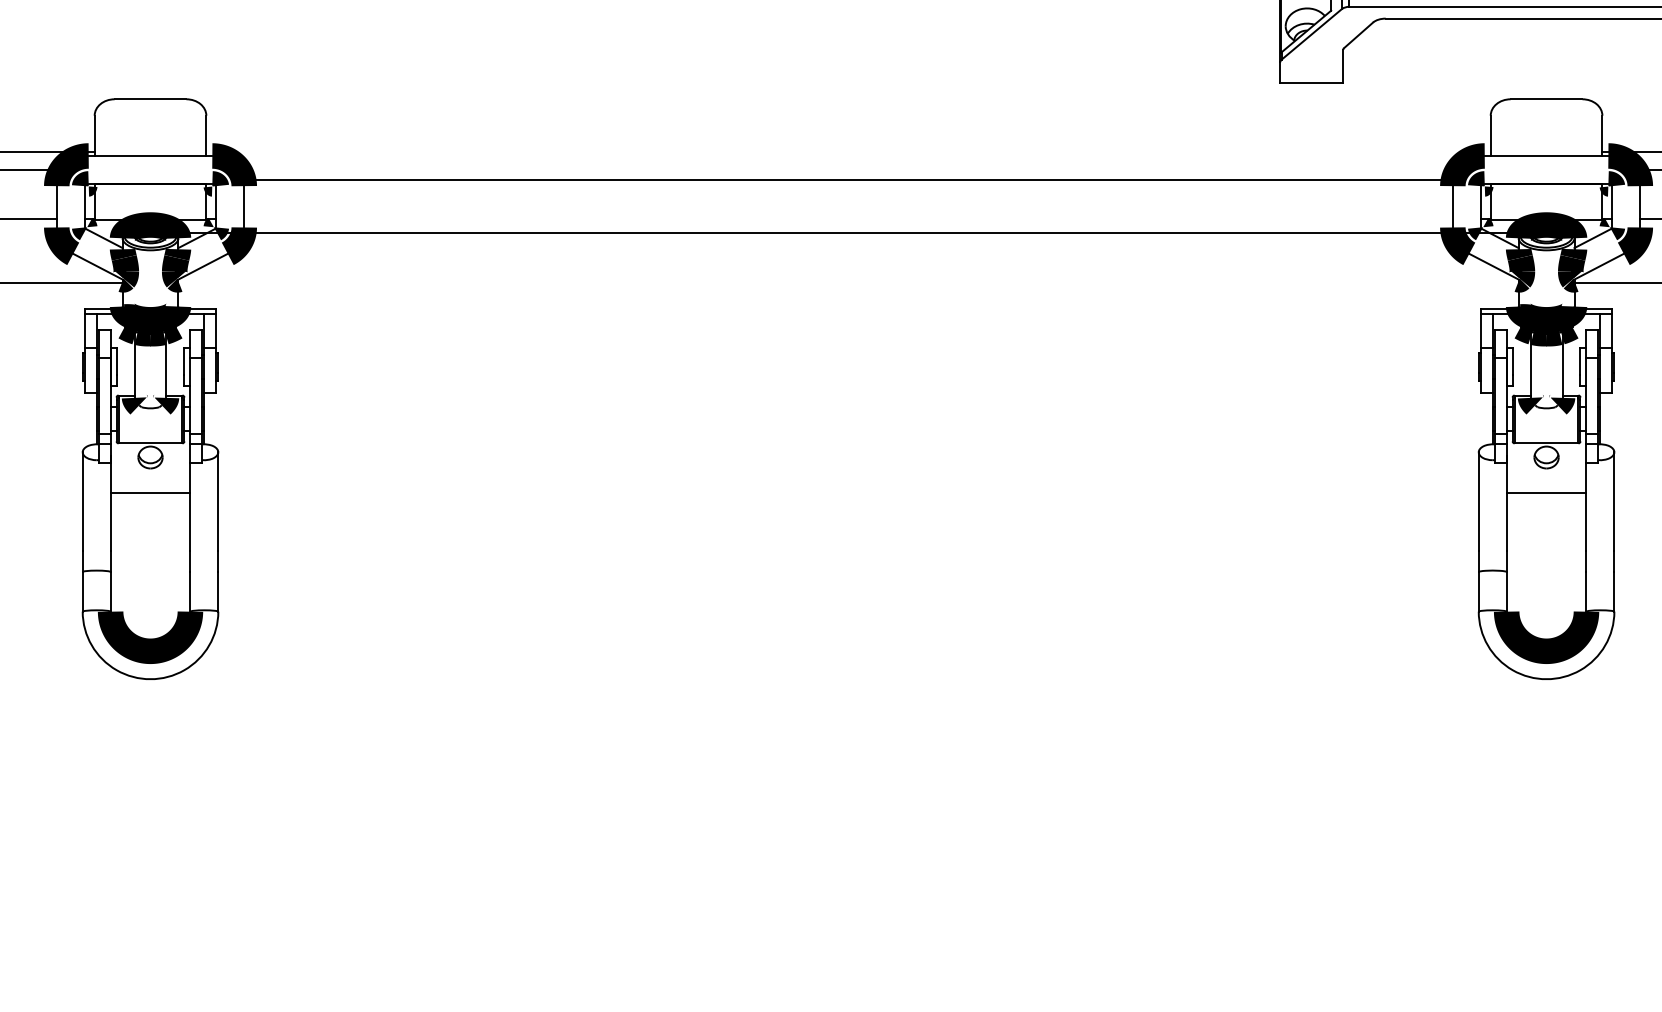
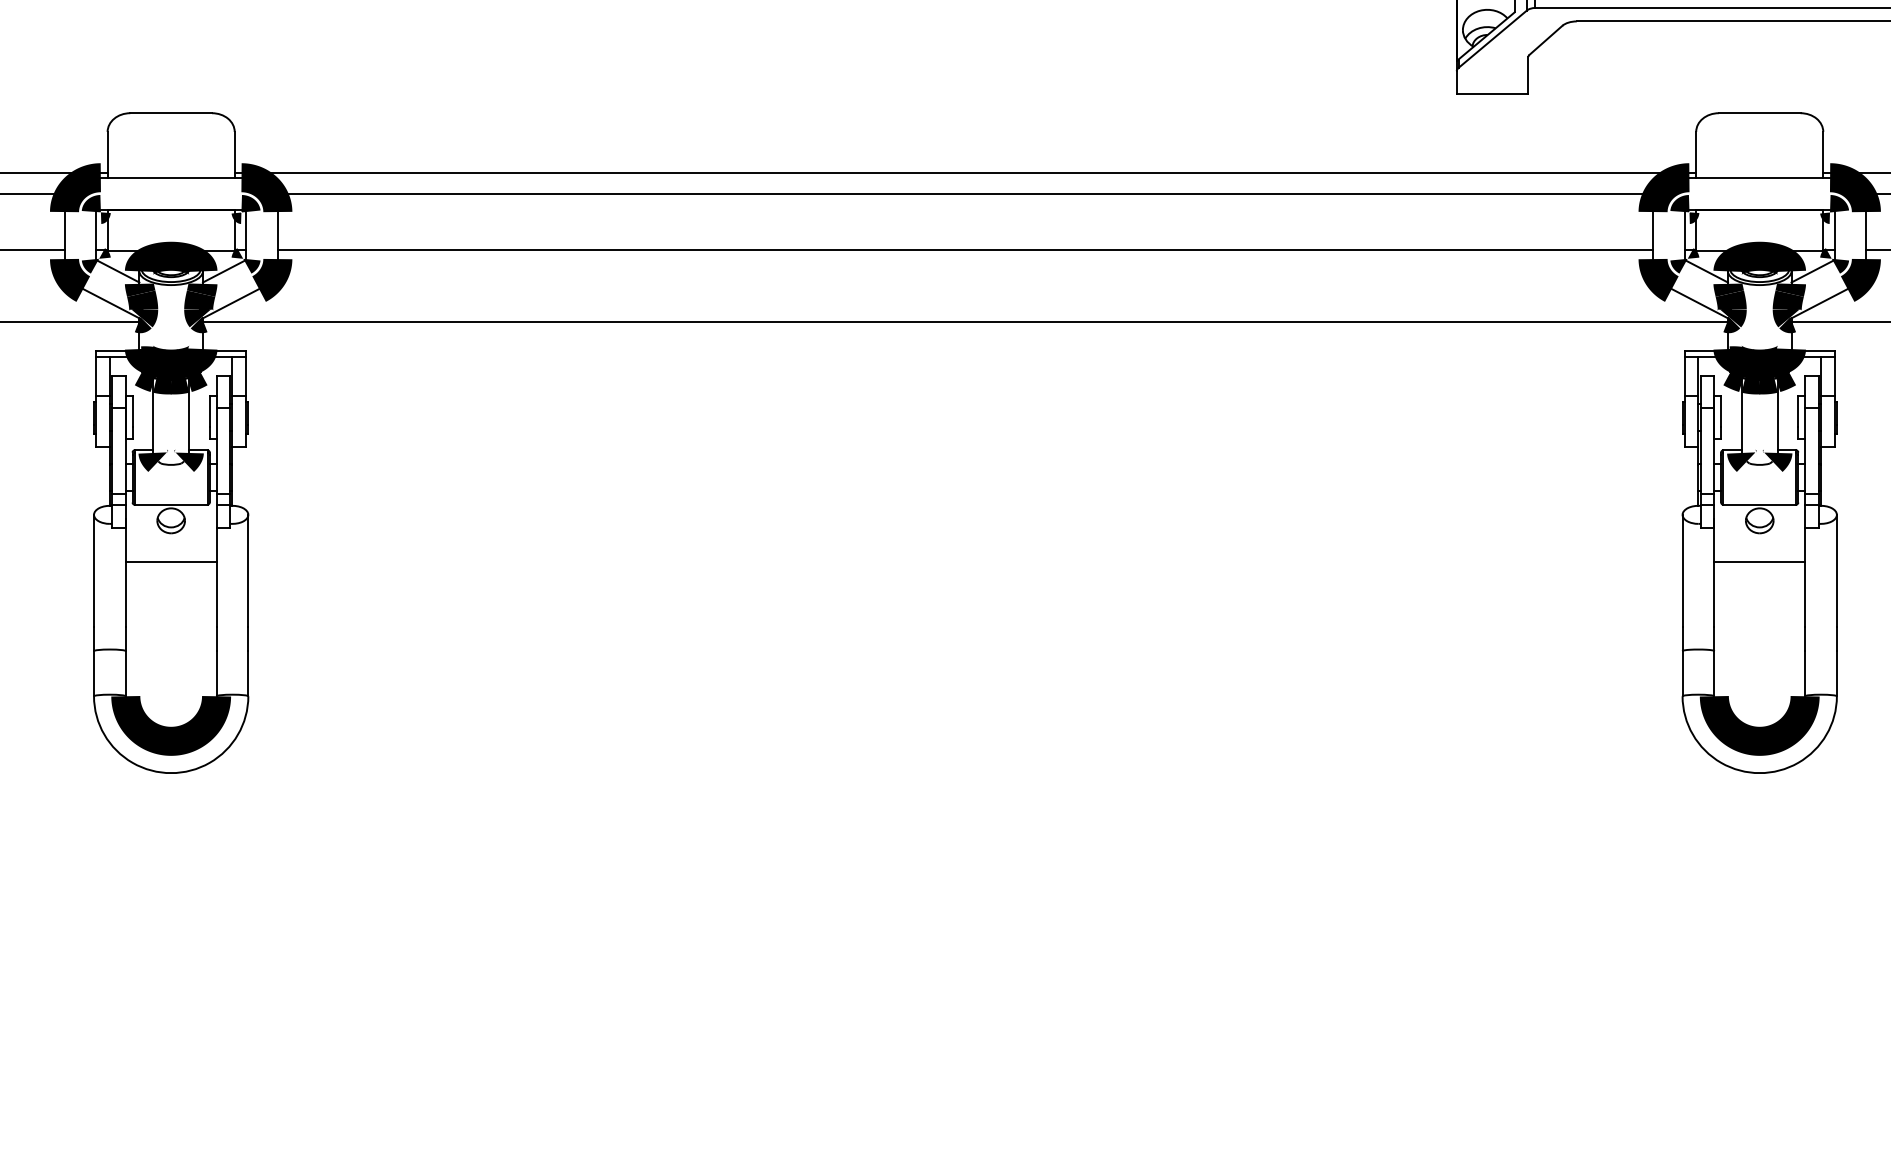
line: (848, 151) -> (965, 172), added
line: (848, 169) -> (965, 193), added
line: (848, 180) -> (965, 249), moved
line: (848, 232) -> (965, 321), moved

